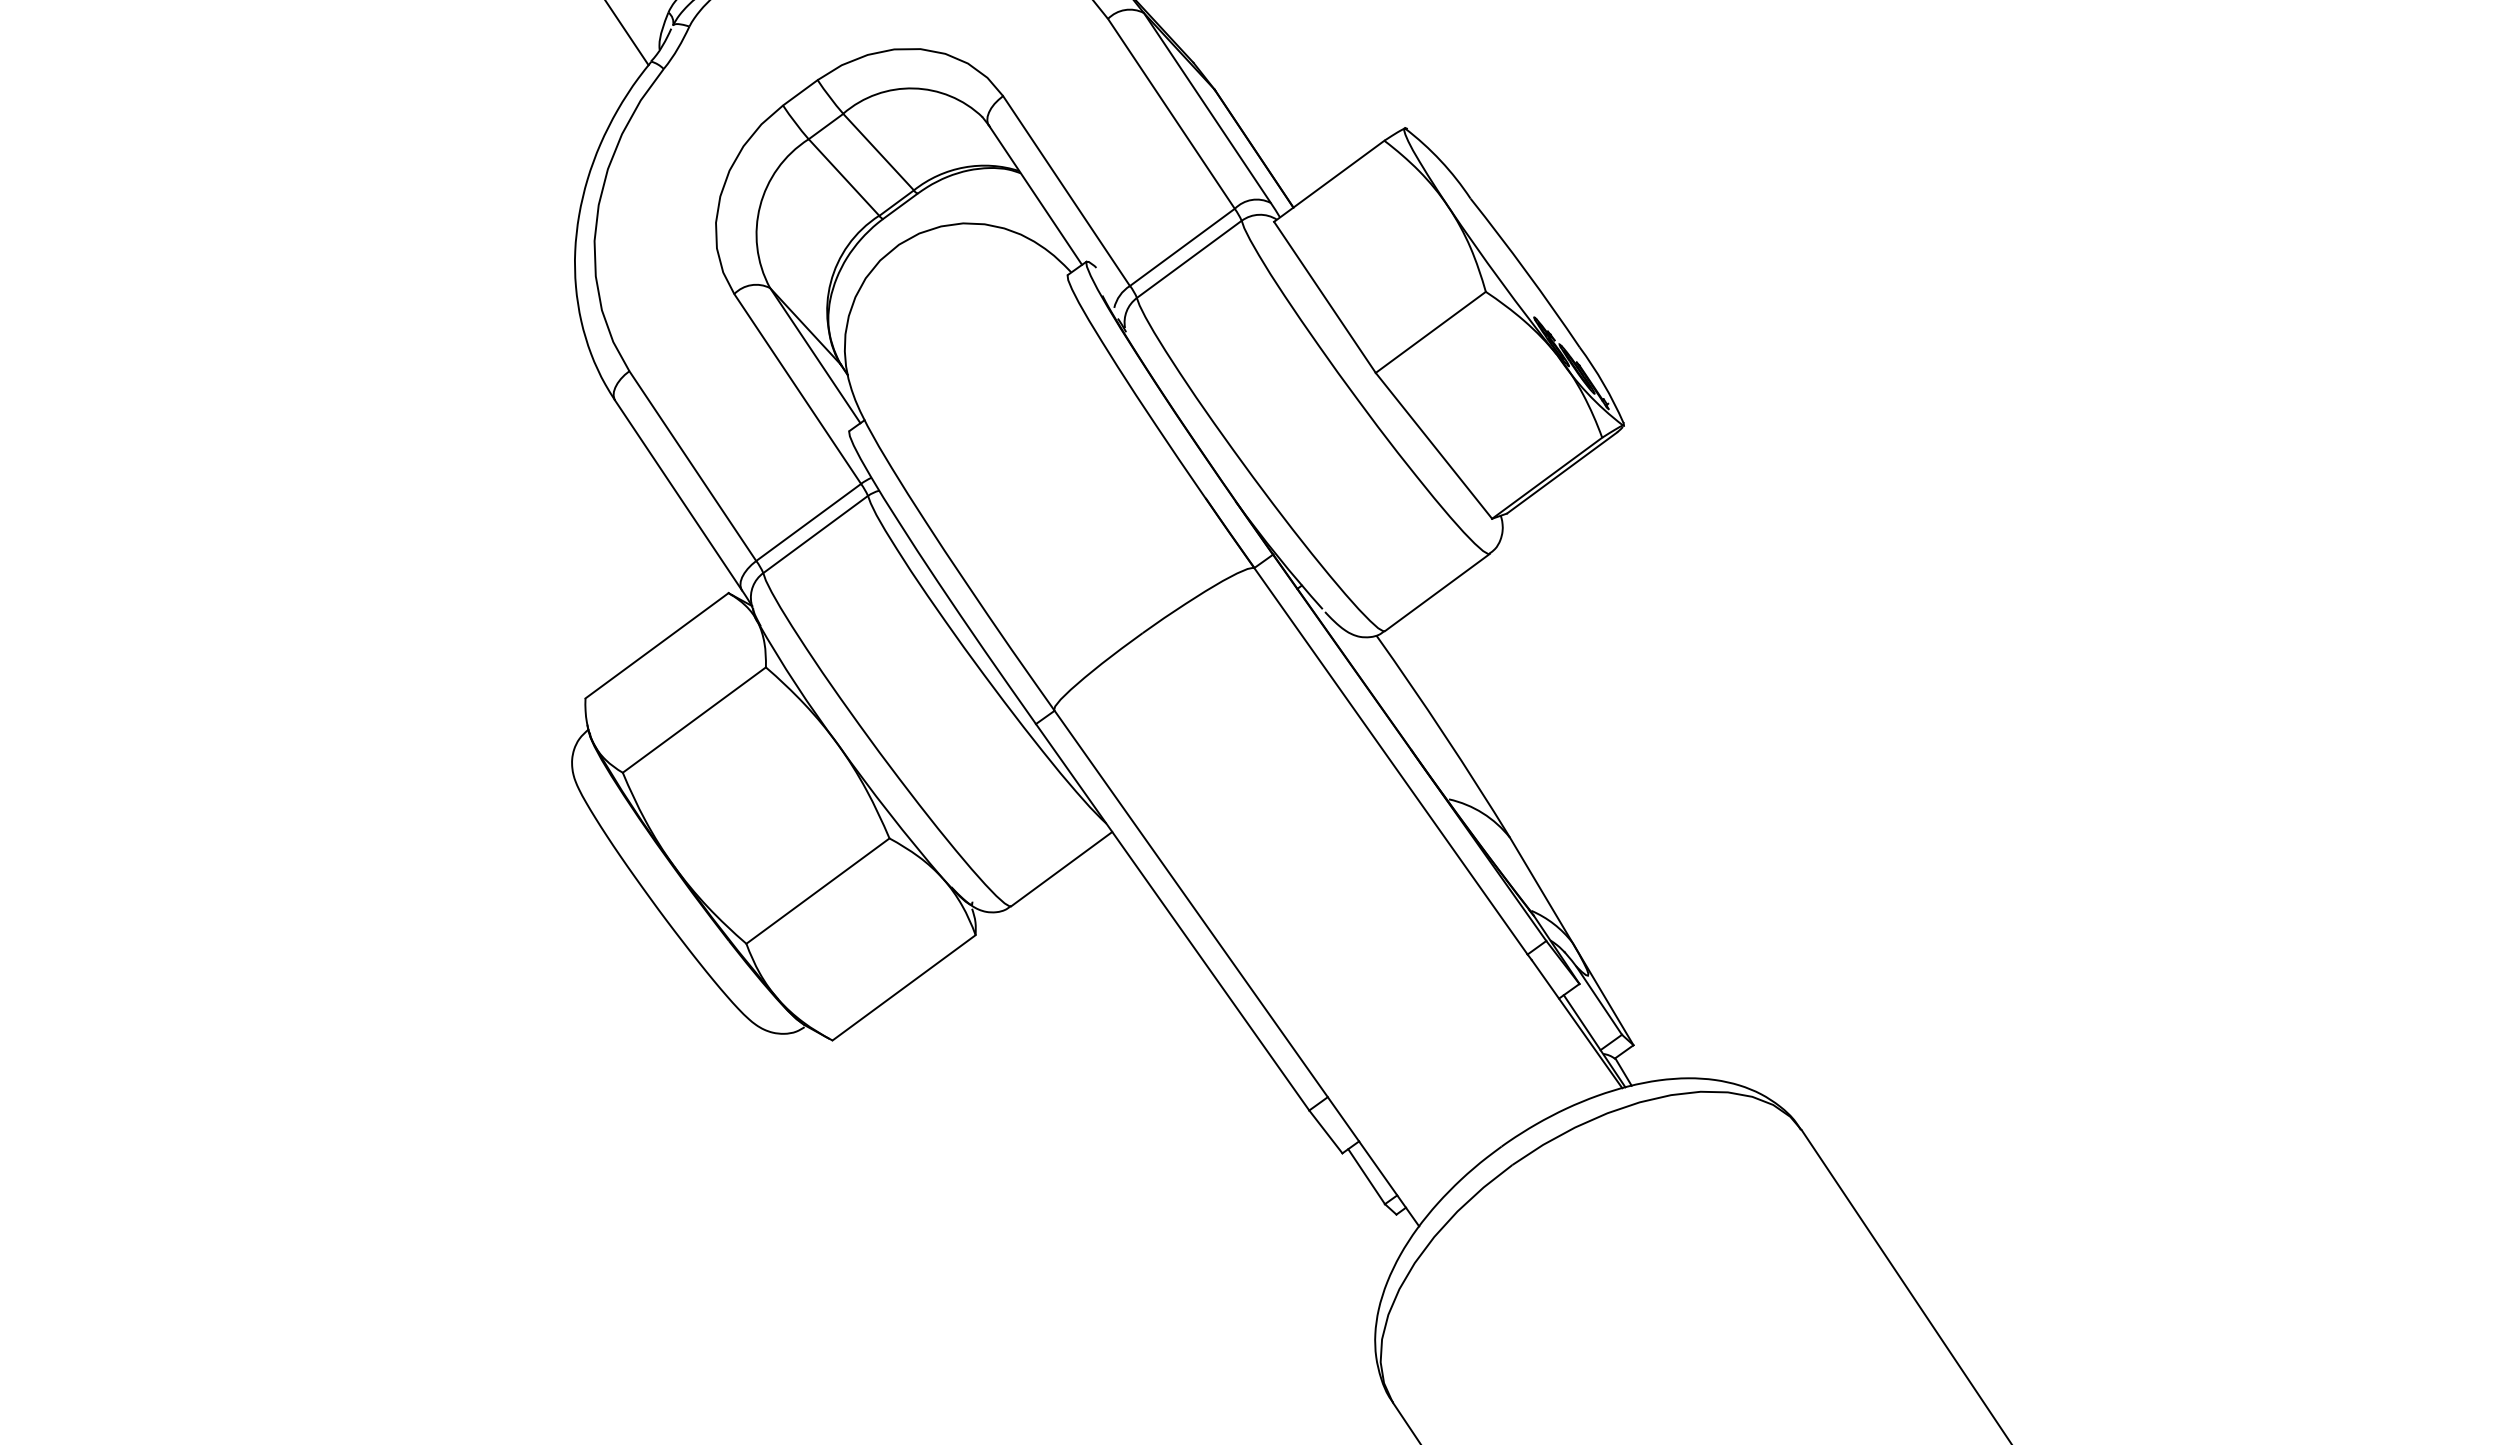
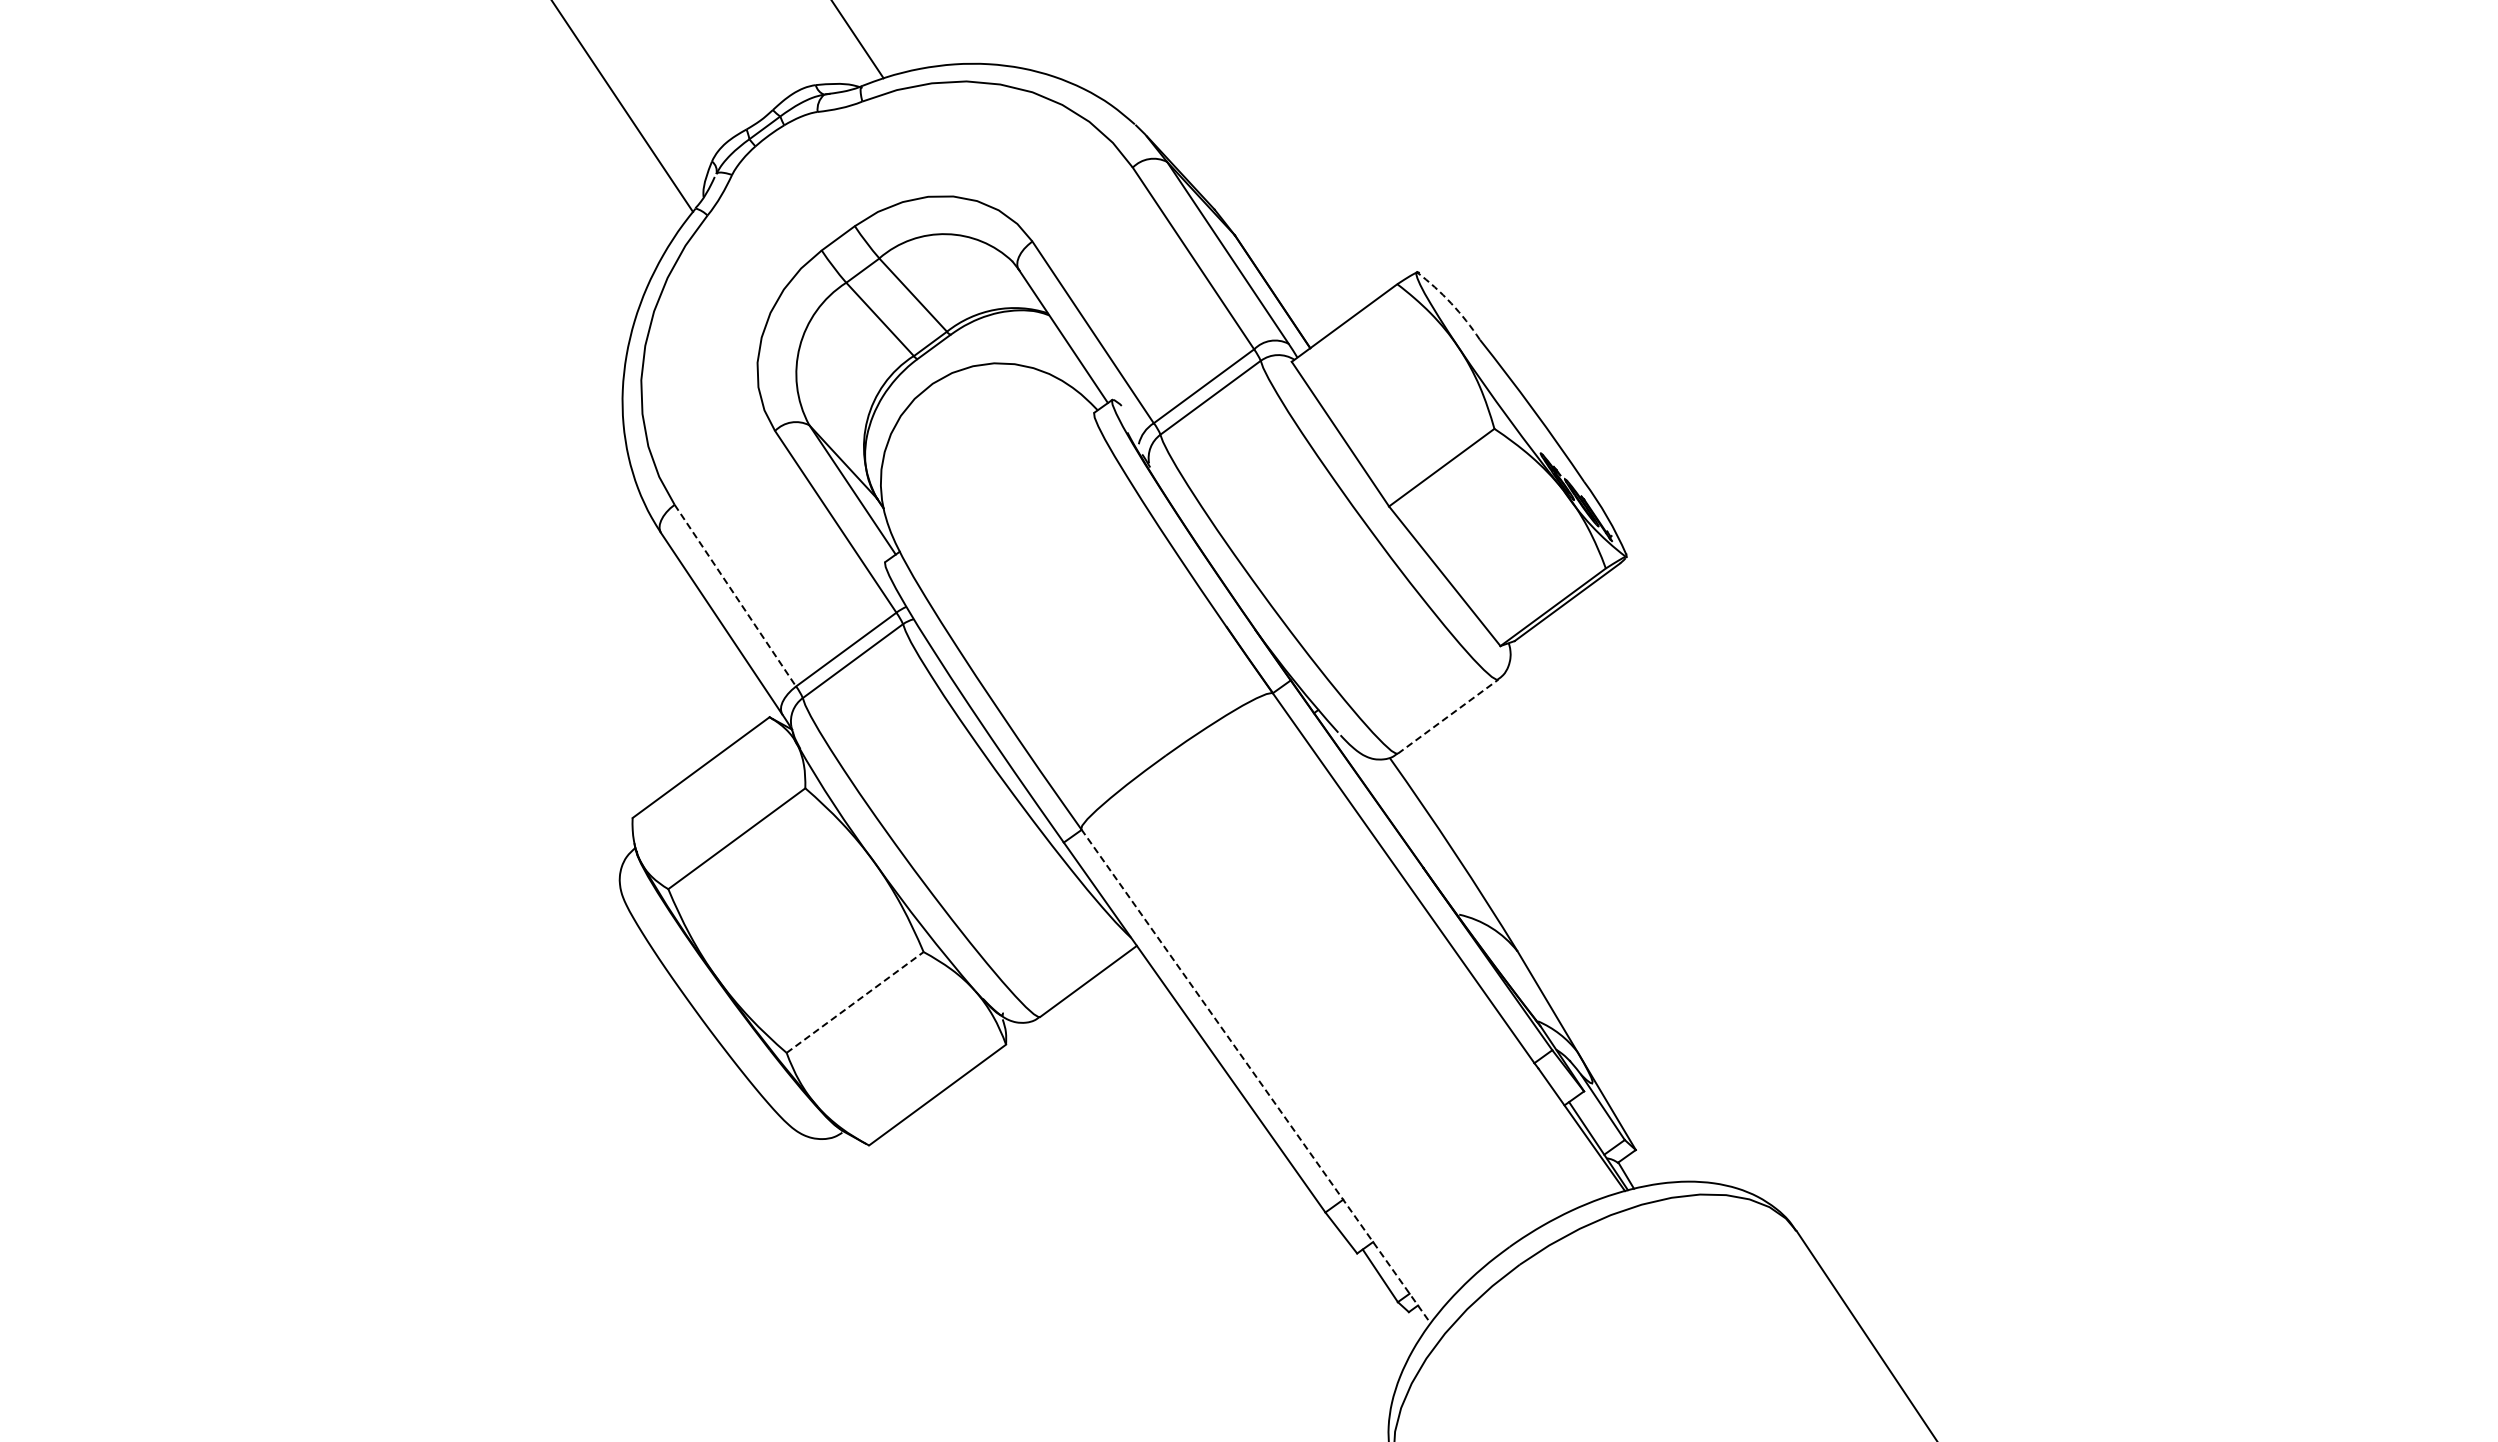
arc: (1440, 160) -> (1451, 303), solid -> dashed
line: (692, 466) -> (735, 596), solid -> dashed
line: (1437, 592) -> (1448, 716), solid -> dashed
line: (818, 891) -> (855, 1002), solid -> dashed
line: (1237, 968) -> (1256, 1076), solid -> dashed

